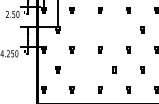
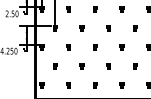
part: (86, 29) -> (82, 28), added
part: (114, 29) -> (108, 28), added
part: (86, 69) -> (82, 66), added

